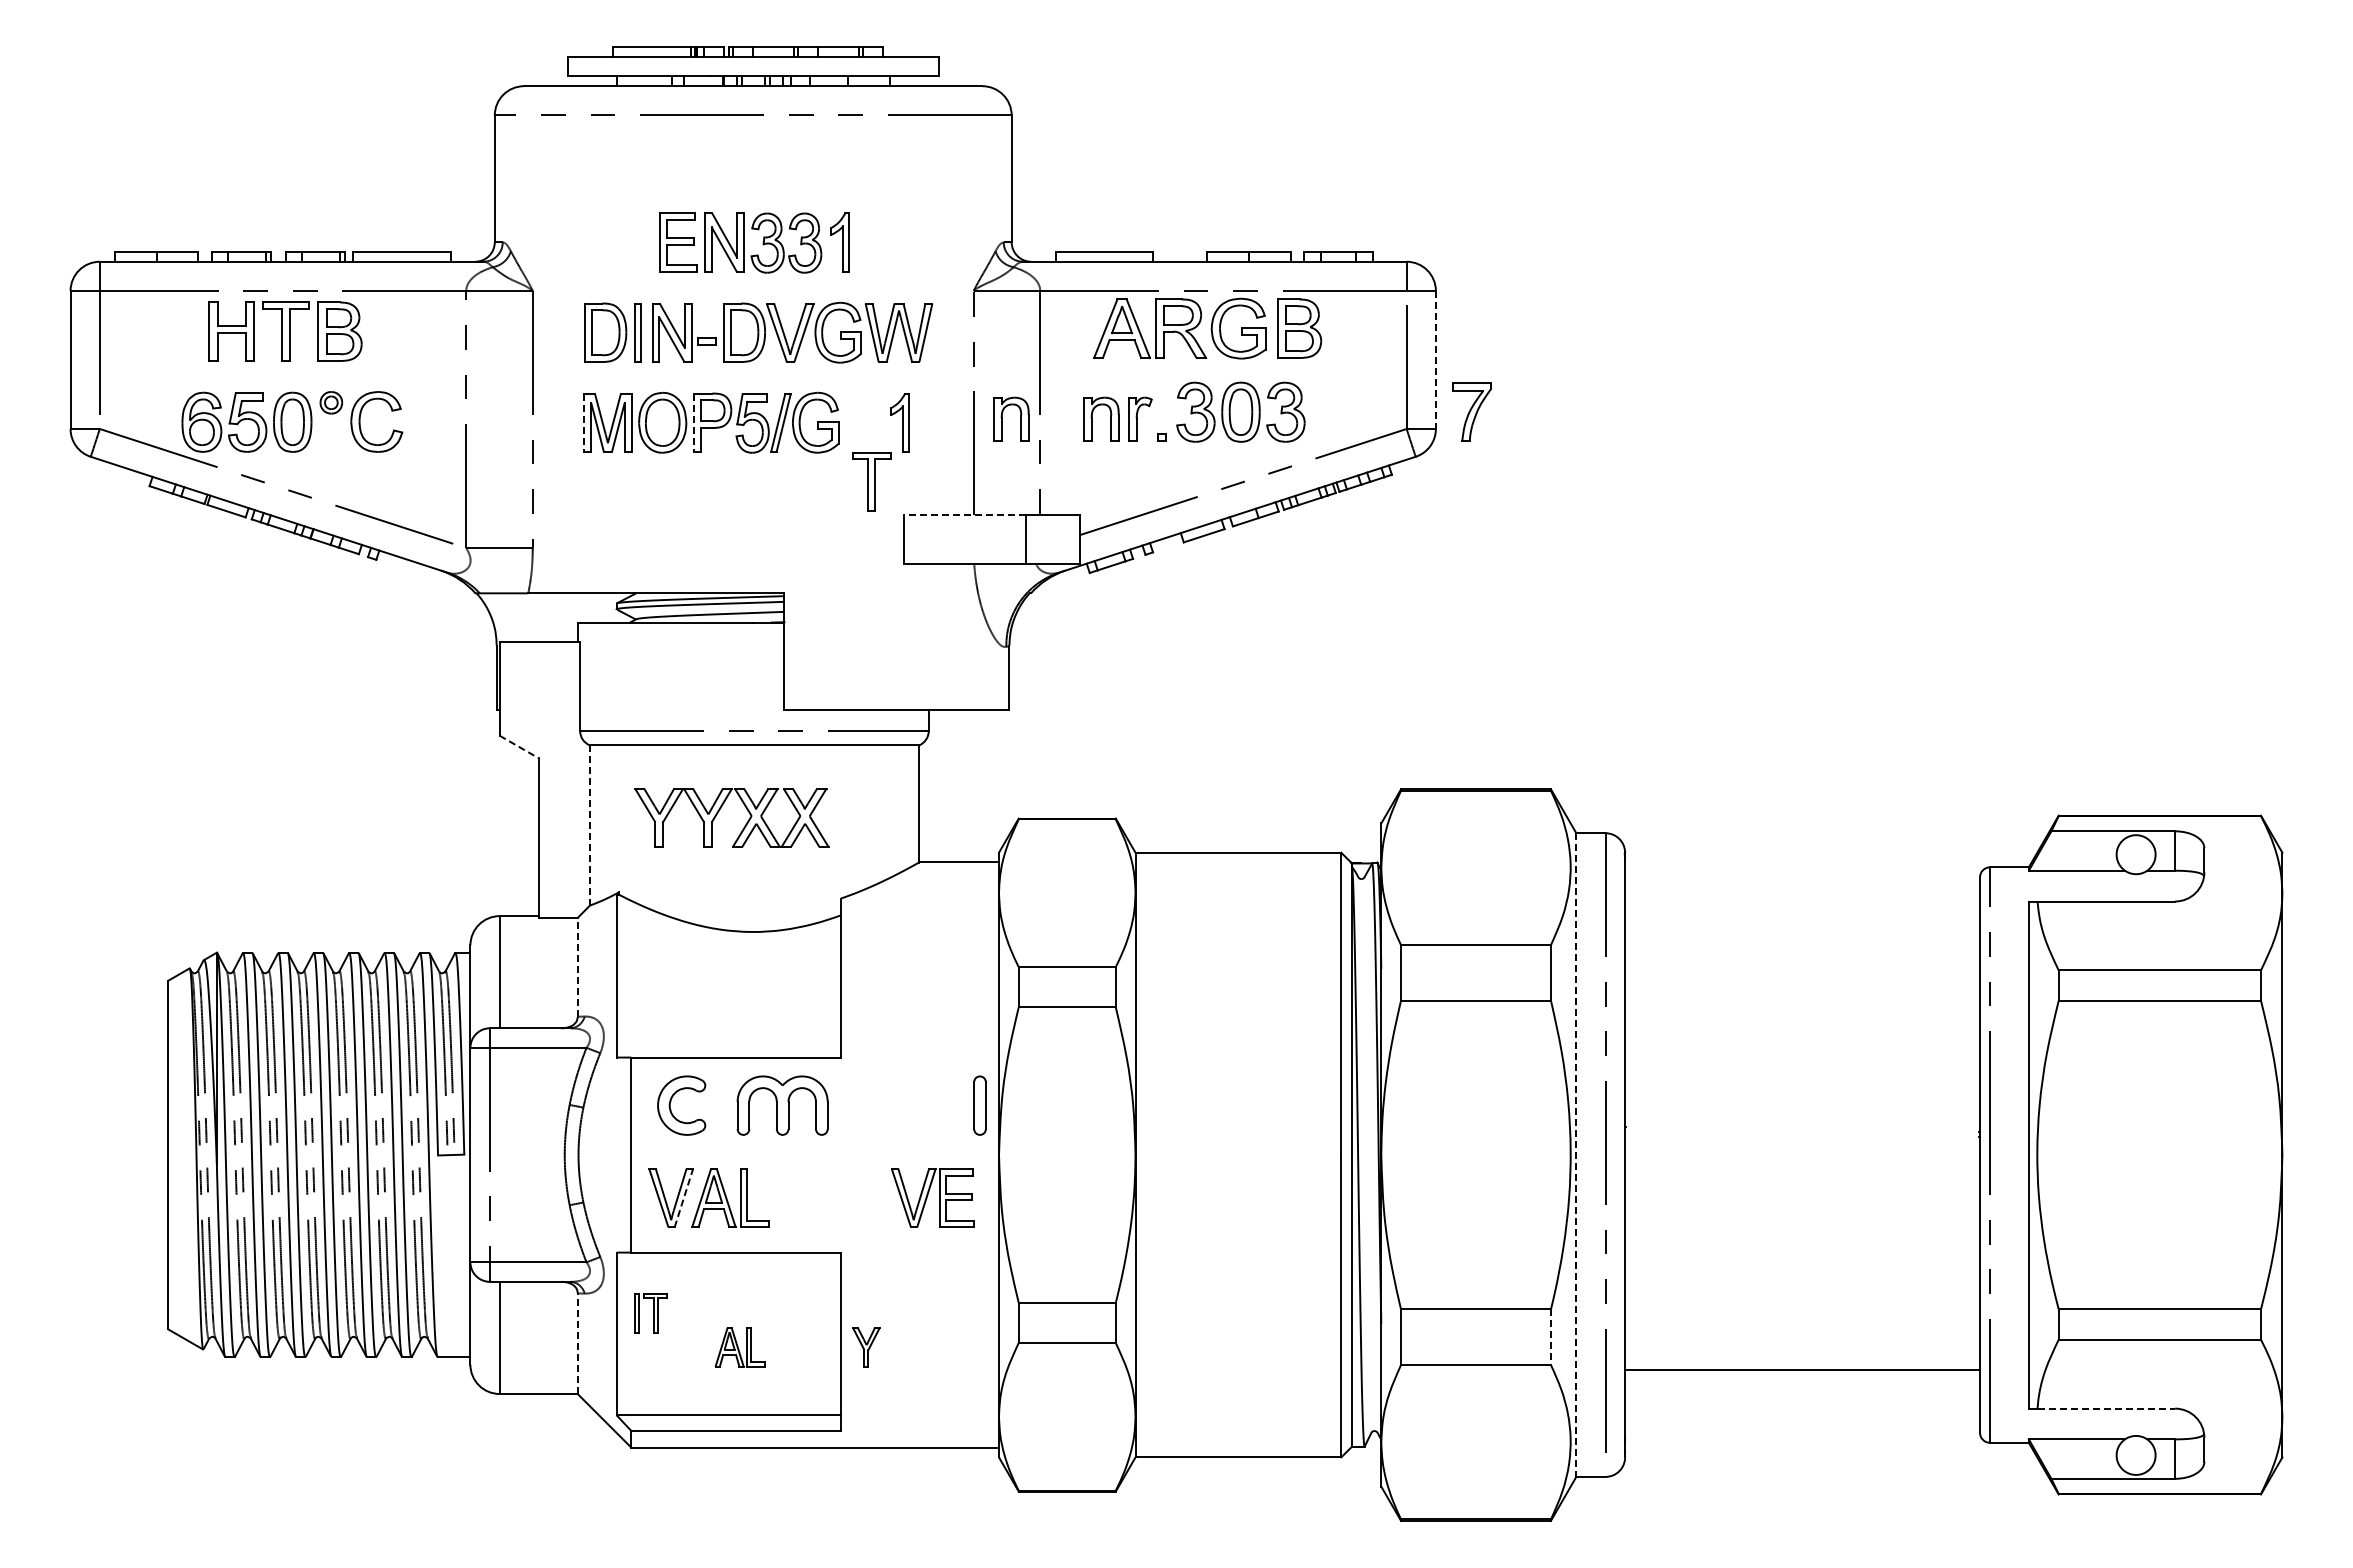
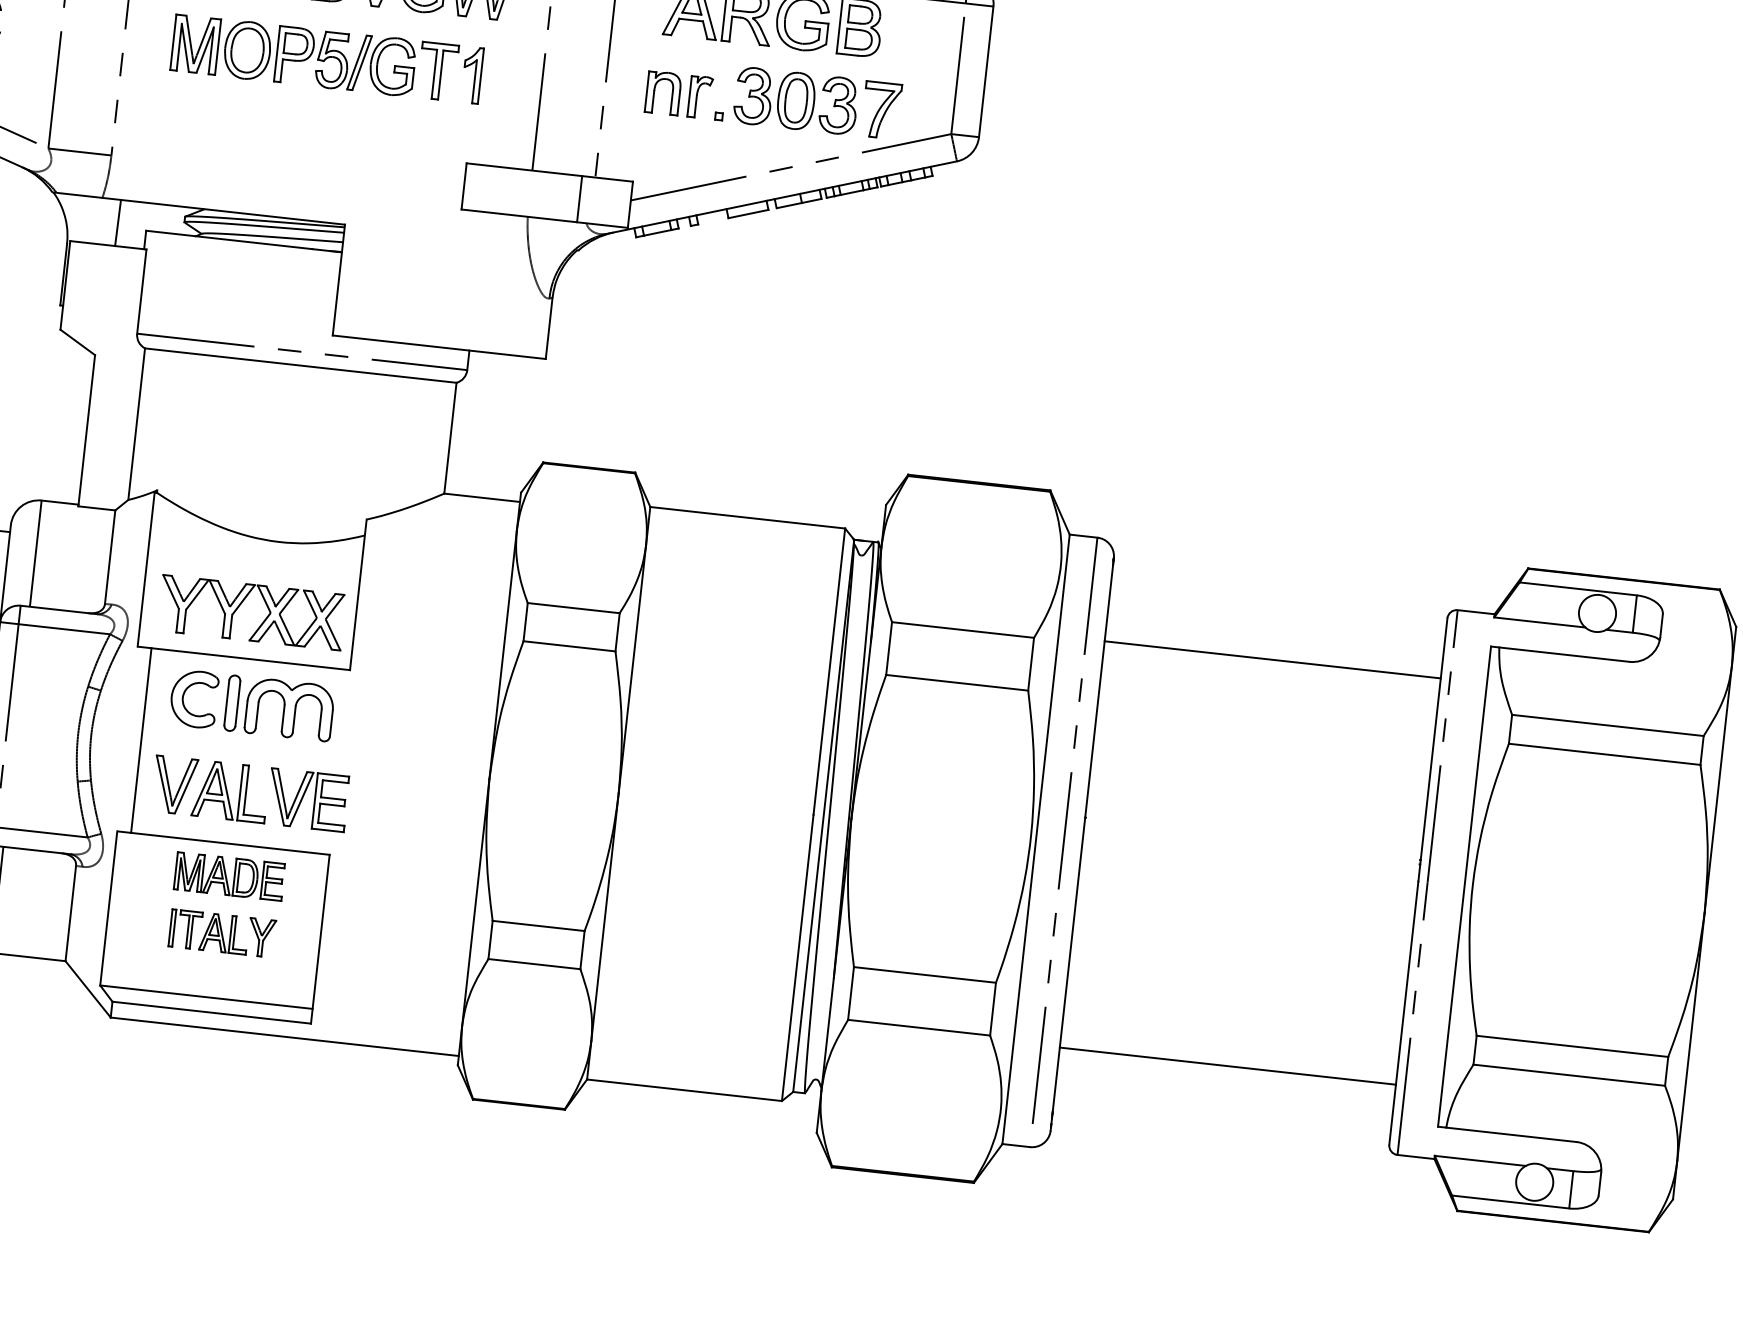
line: (1435, 360) -> (985, 72), dashed -> solid
part: (1471, 411) -> (881, 109), moved
part: (1002, 418) -> (569, 81), removed
line: (584, 423) -> (173, 42), dashed -> solid
line: (693, 423) -> (276, 54), dashed -> solid
part: (871, 481) -> (437, 71), moved
line: (965, 515) -> (524, 169), dashed -> solid
line: (547, 617) -> (118, 222), added
line: (519, 746) -> (78, 342), dashed -> solid
part: (719, 811) -> (240, 605), moved
line: (590, 825) -> (137, 424), dashed -> solid
line: (1802, 940) -> (1272, 659), added
line: (577, 966) -> (110, 556), dashed -> solid
part: (979, 1105) -> (231, 703), moved
line: (1576, 1155) -> (1036, 839), dashed -> solid
line: (683, 1197) -> (186, 786), dashed -> solid
part: (932, 1197) -> (307, 799), moved
part: (738, 1286) -> (229, 876), added
part: (650, 1313) -> (184, 929), moved
line: (1551, 1337) -> (993, 1009), dashed -> solid
line: (577, 1343) -> (70, 913), dashed -> solid
part: (866, 1347) -> (261, 938), moved
line: (2106, 1408) -> (1511, 1134), dashed -> solid

